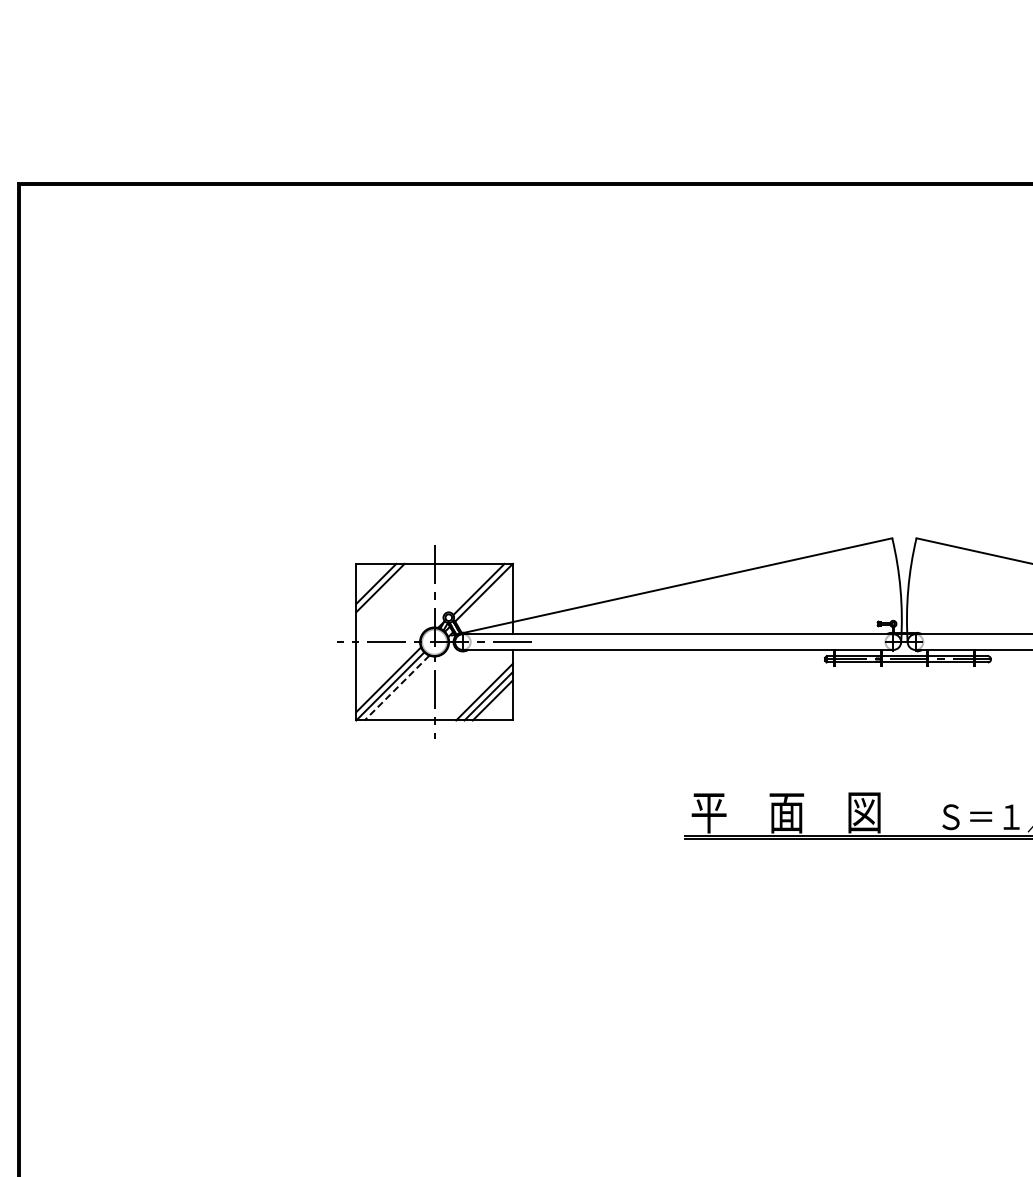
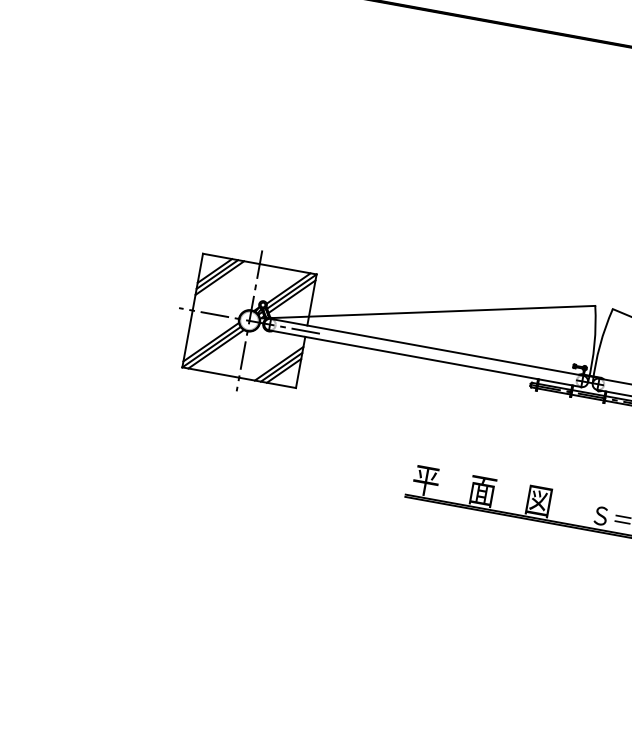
line: (384, 591) -> (219, 277), added
line: (485, 599) -> (292, 296), added
line: (397, 688) -> (216, 349), dashed -> solid

